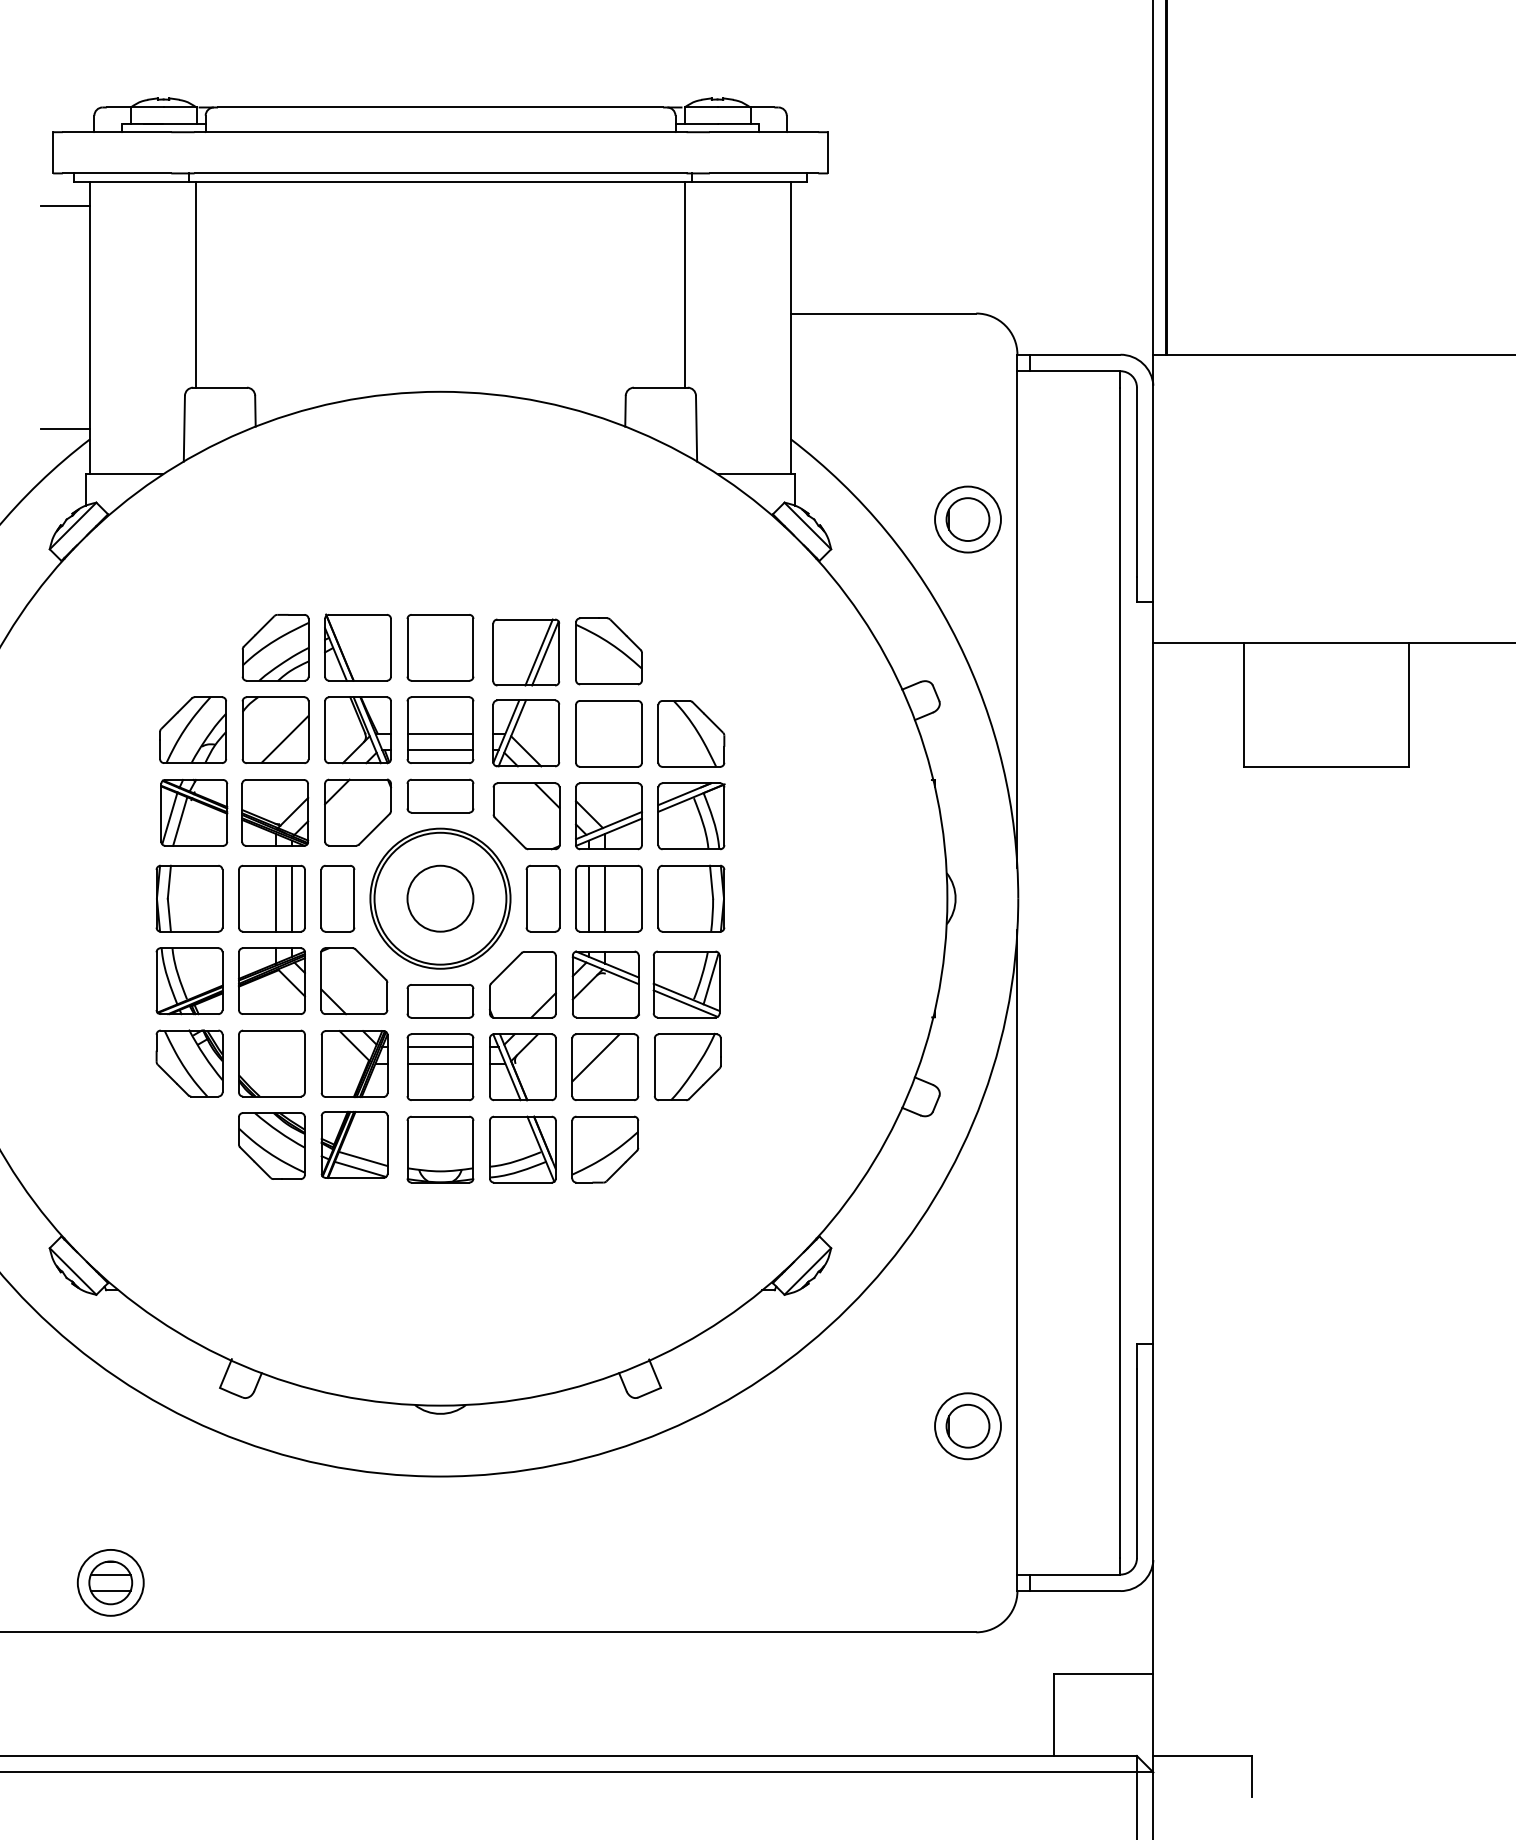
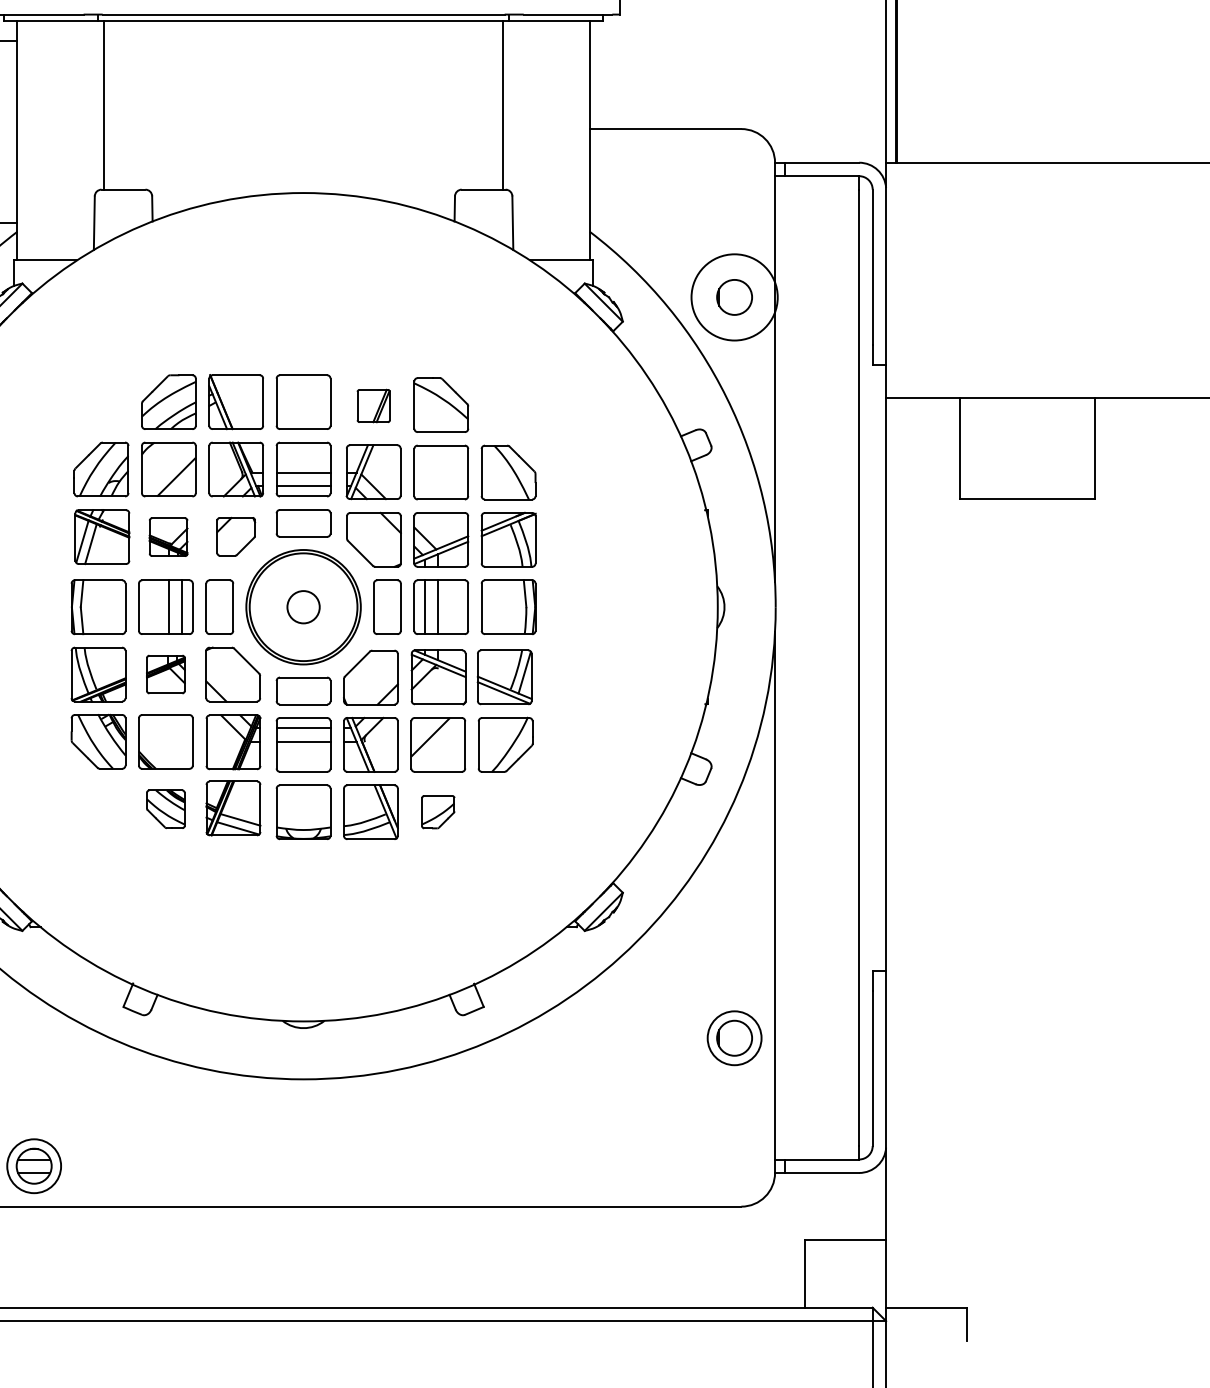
circle: (967, 519) -> (734, 297), size x1.6
part: (526, 652) -> (373, 406), size x0.6
part: (275, 812) -> (168, 536), size x0.7
part: (357, 812) -> (235, 536), size x0.7
circle: (440, 898) -> (303, 607), size x0.6
part: (271, 980) -> (165, 674), size x0.7
part: (271, 1145) -> (165, 808), size x0.7
part: (605, 1149) -> (438, 812), size x0.6

